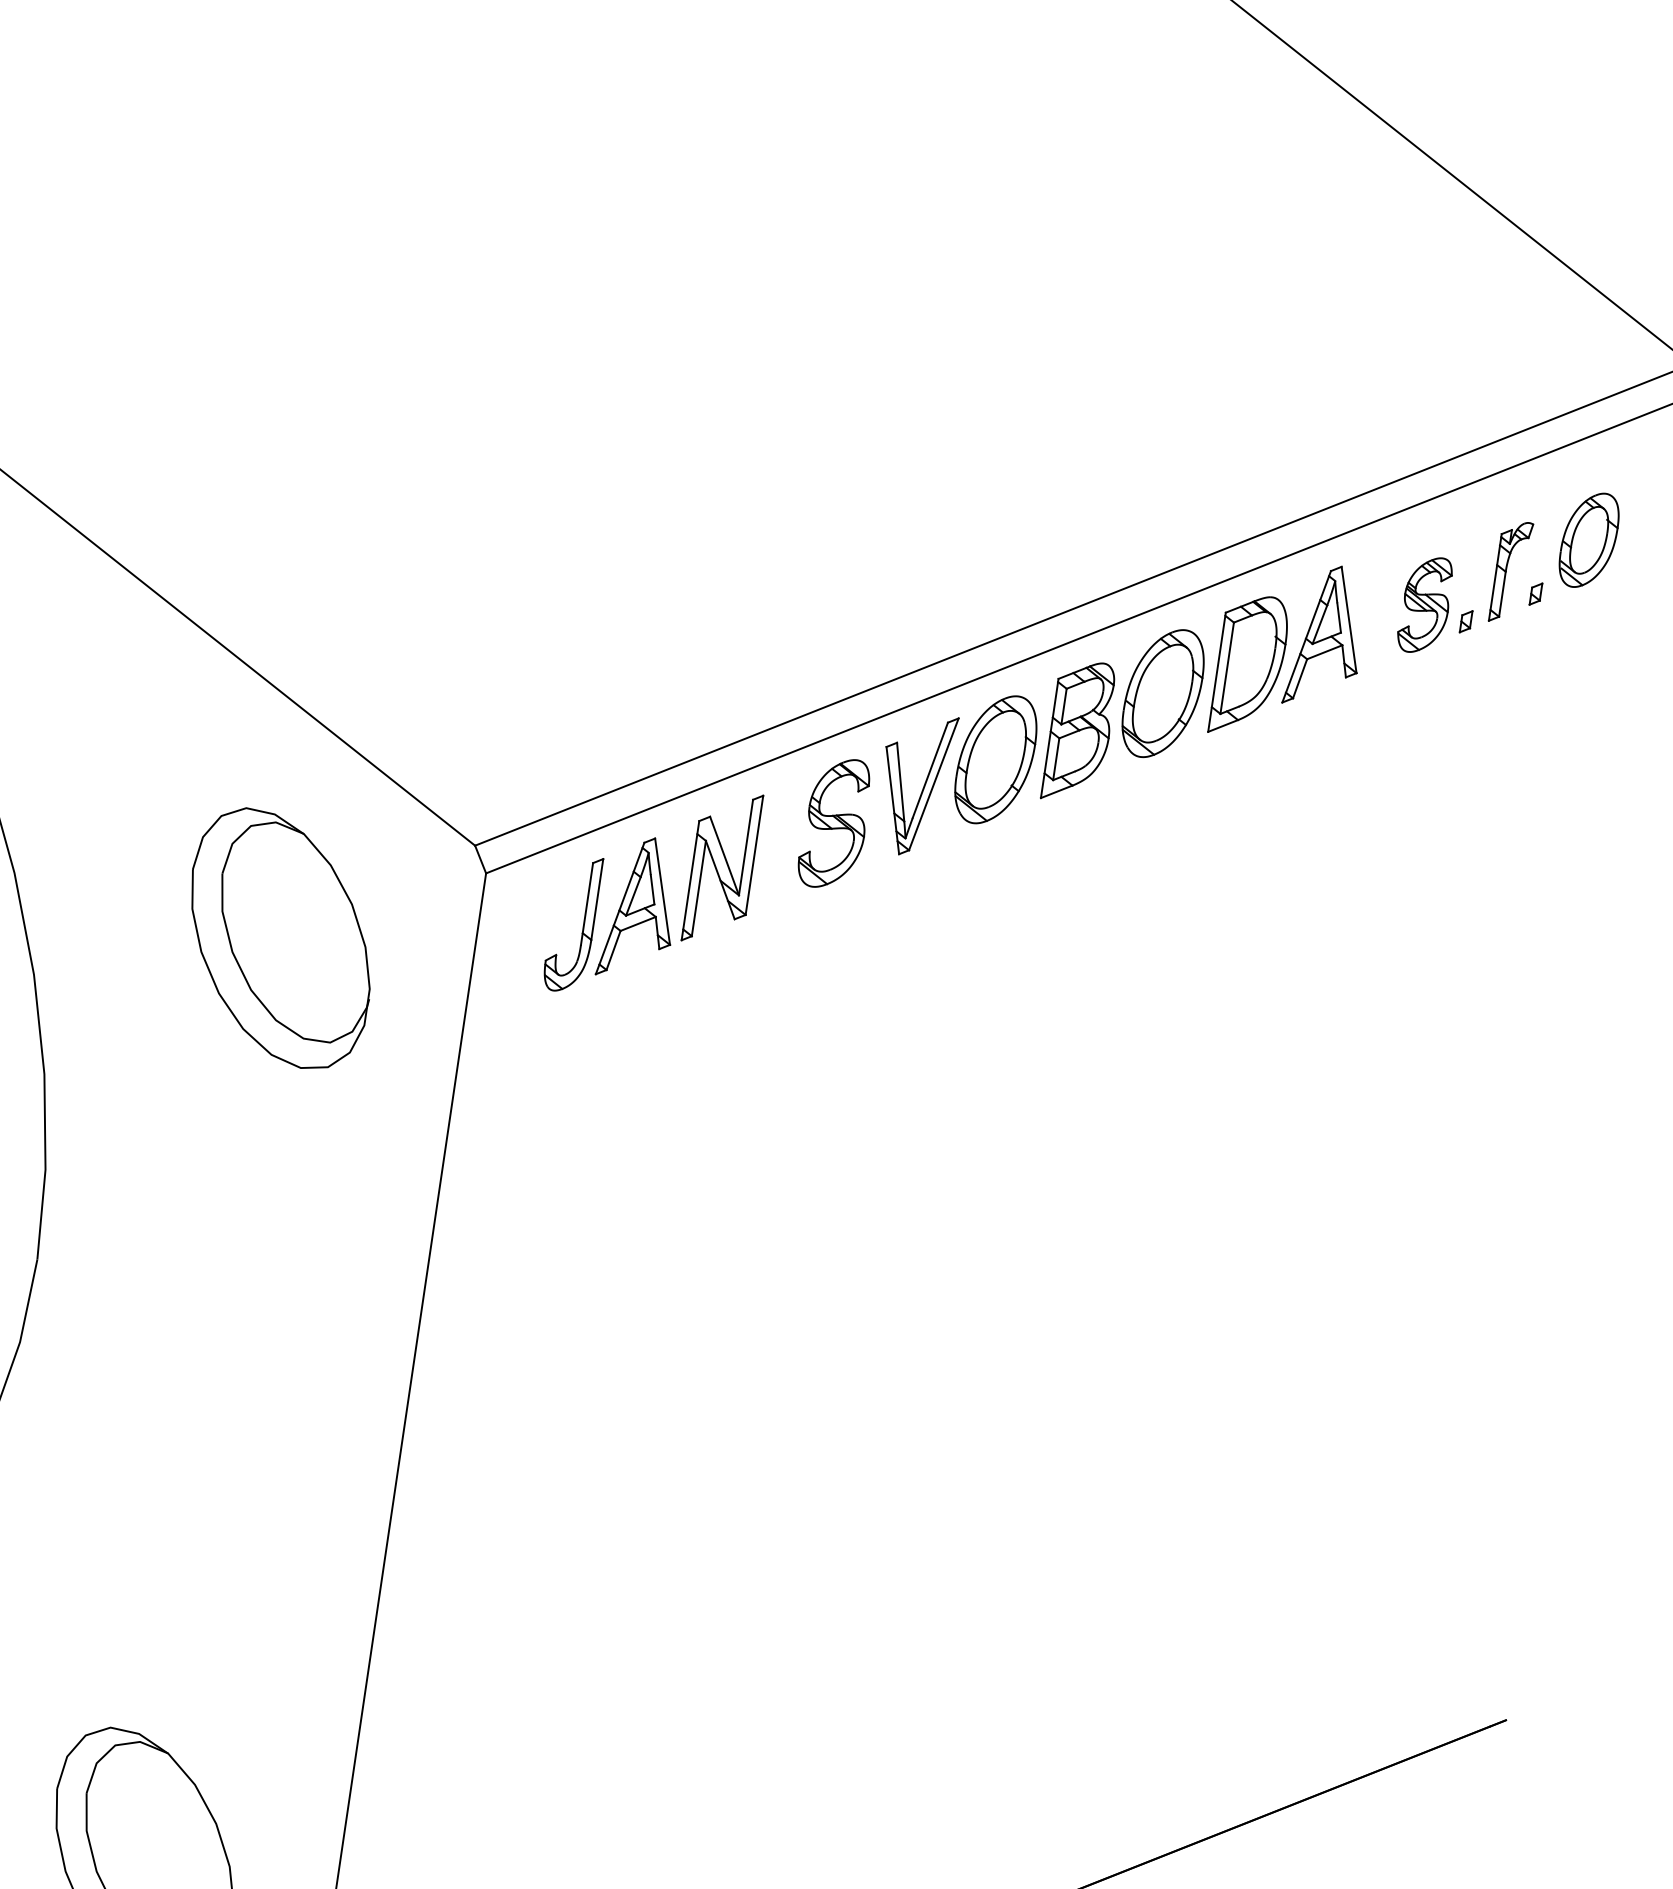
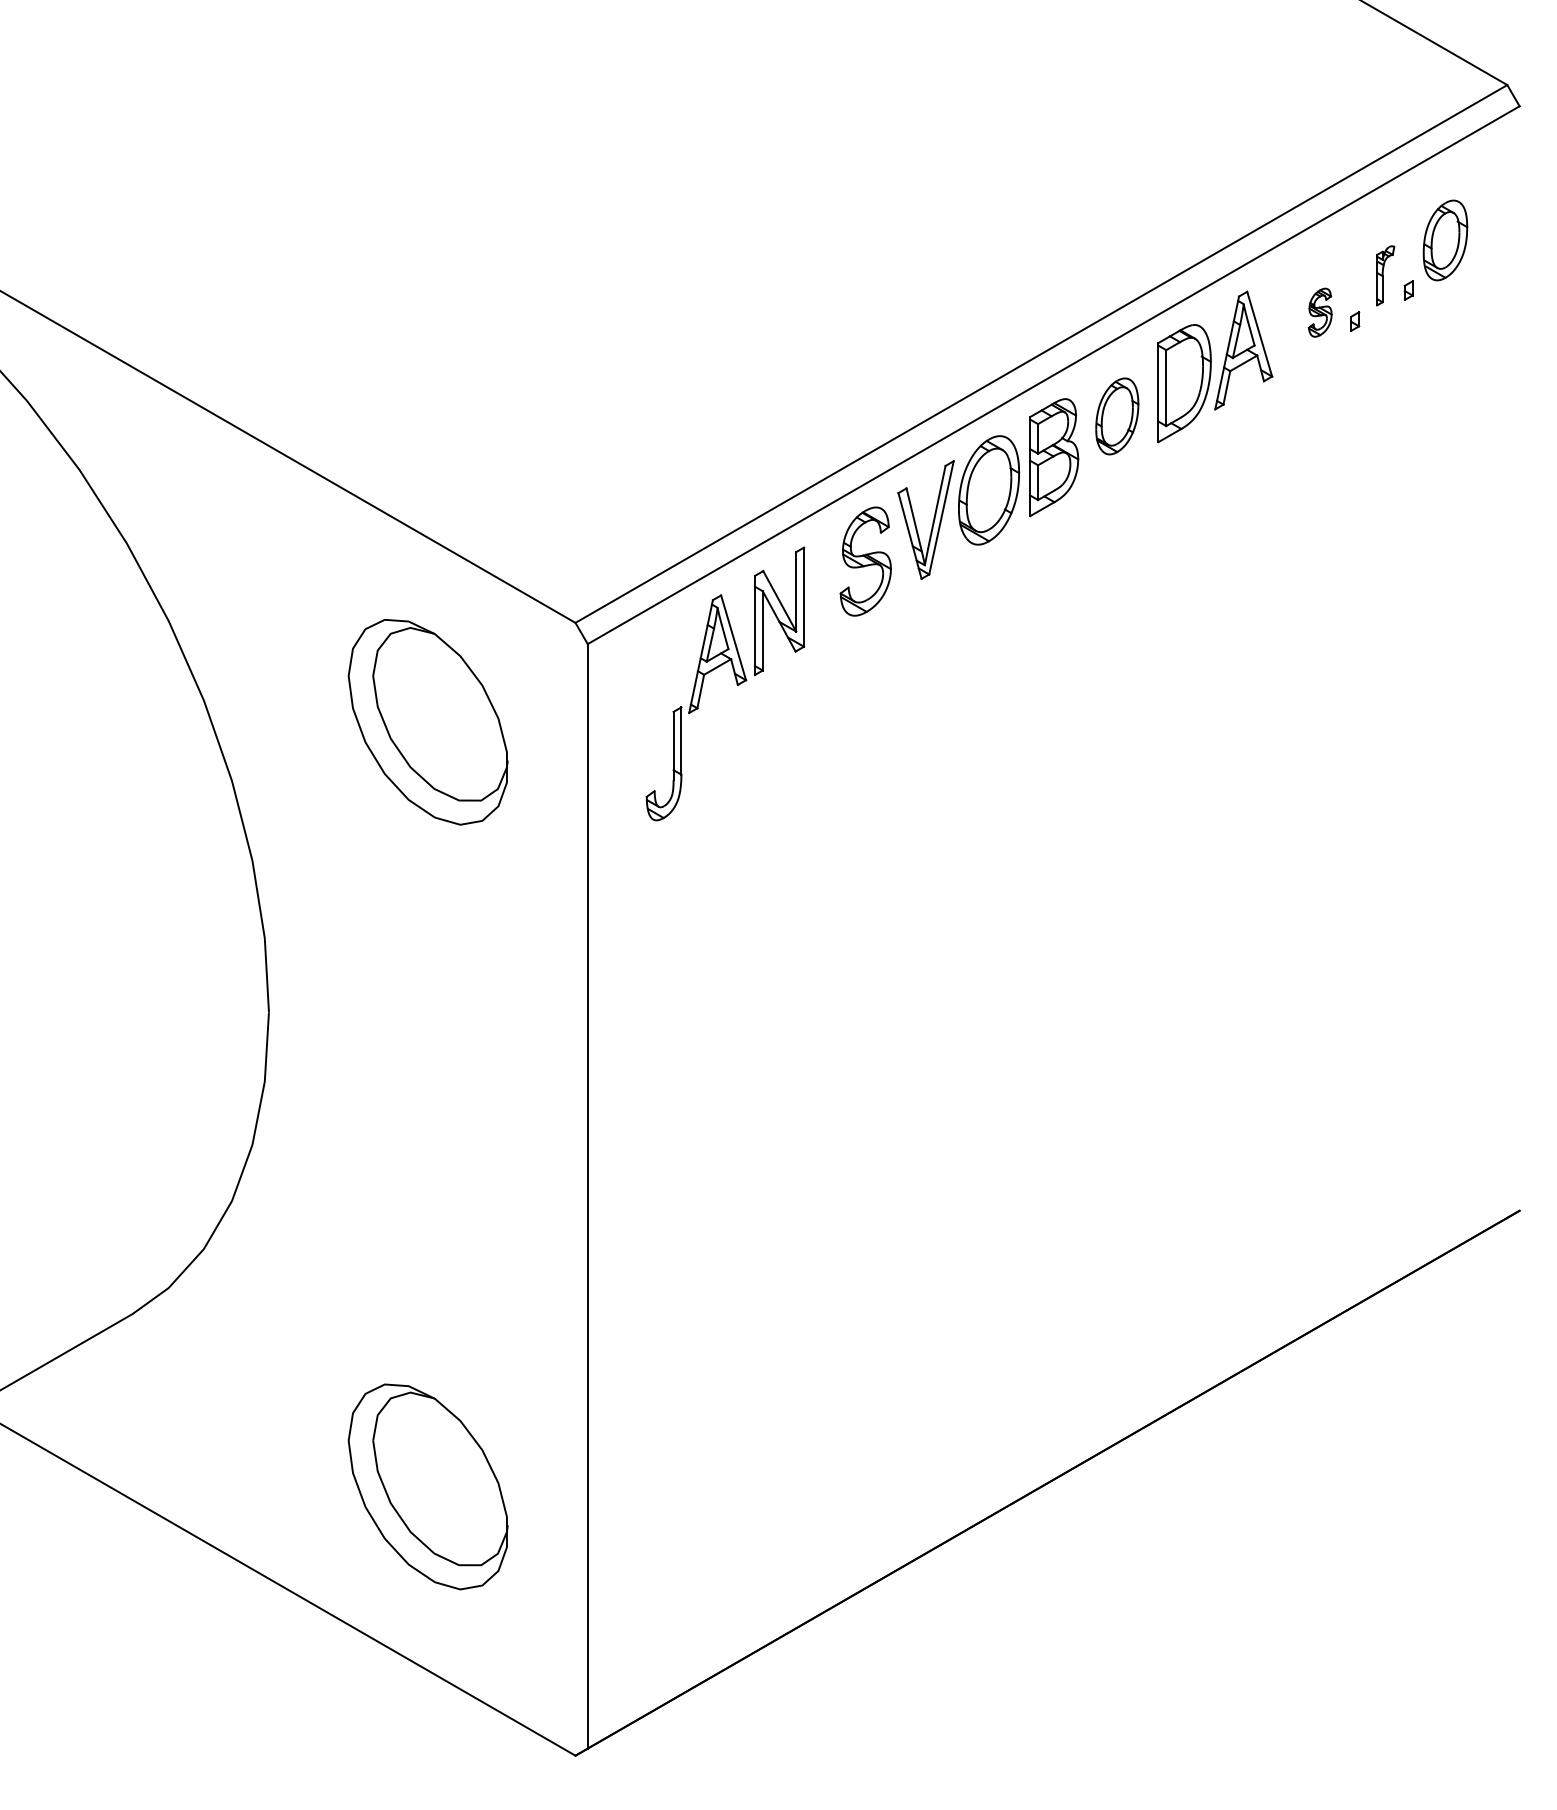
part: (1510, 571) -> (1385, 275), size x0.7
part: (1426, 604) -> (1320, 312), size x0.6
part: (1163, 693) -> (1117, 416), size x0.7
part: (583, 925) -> (673, 763), moved

